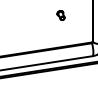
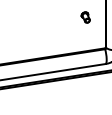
part: (60, 15) -> (85, 17), moved

